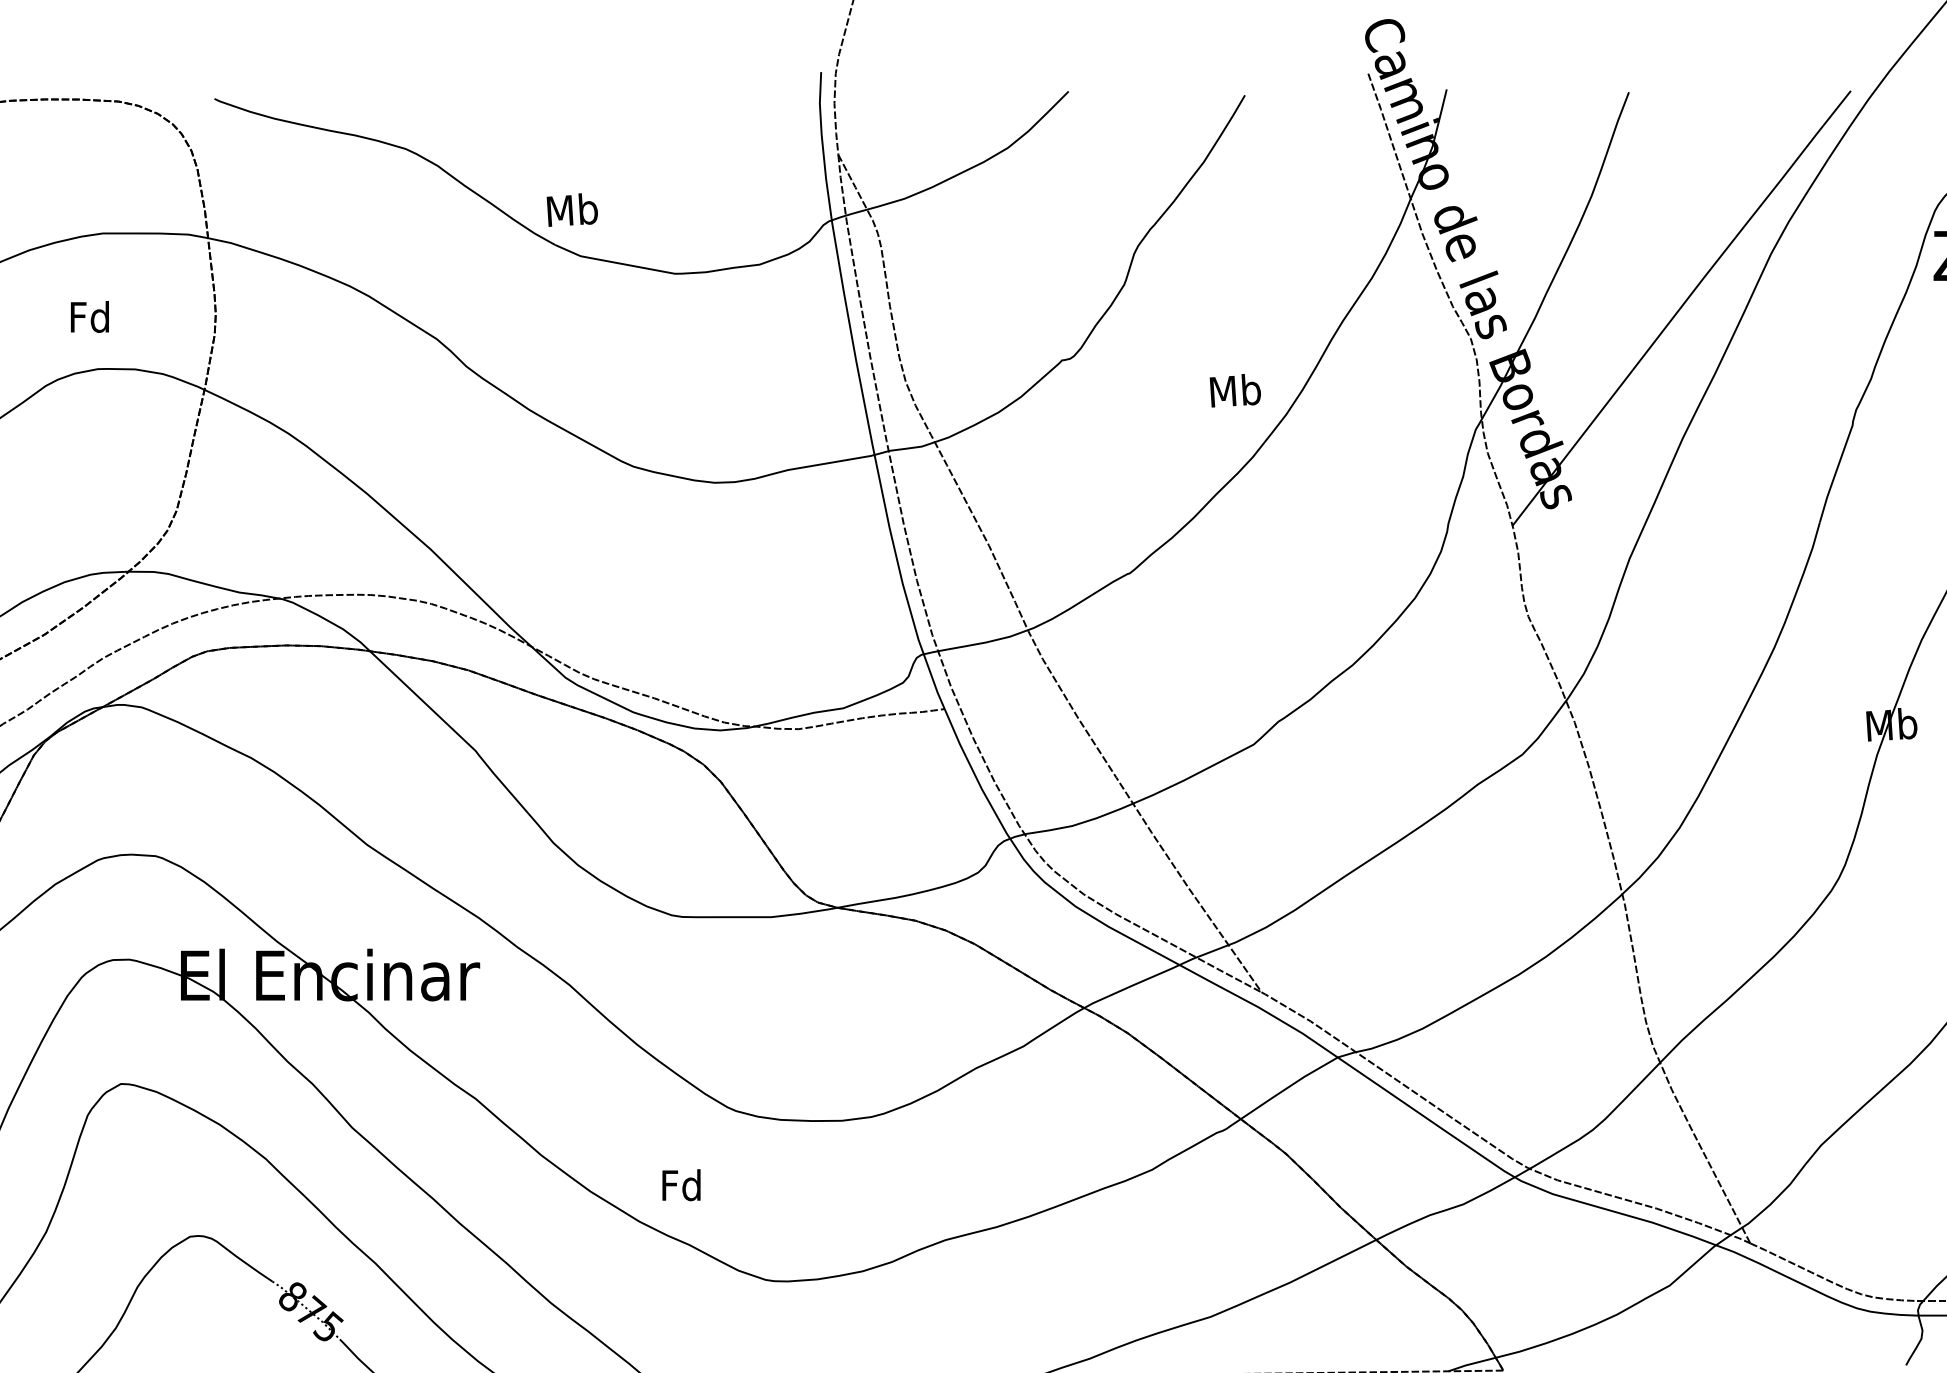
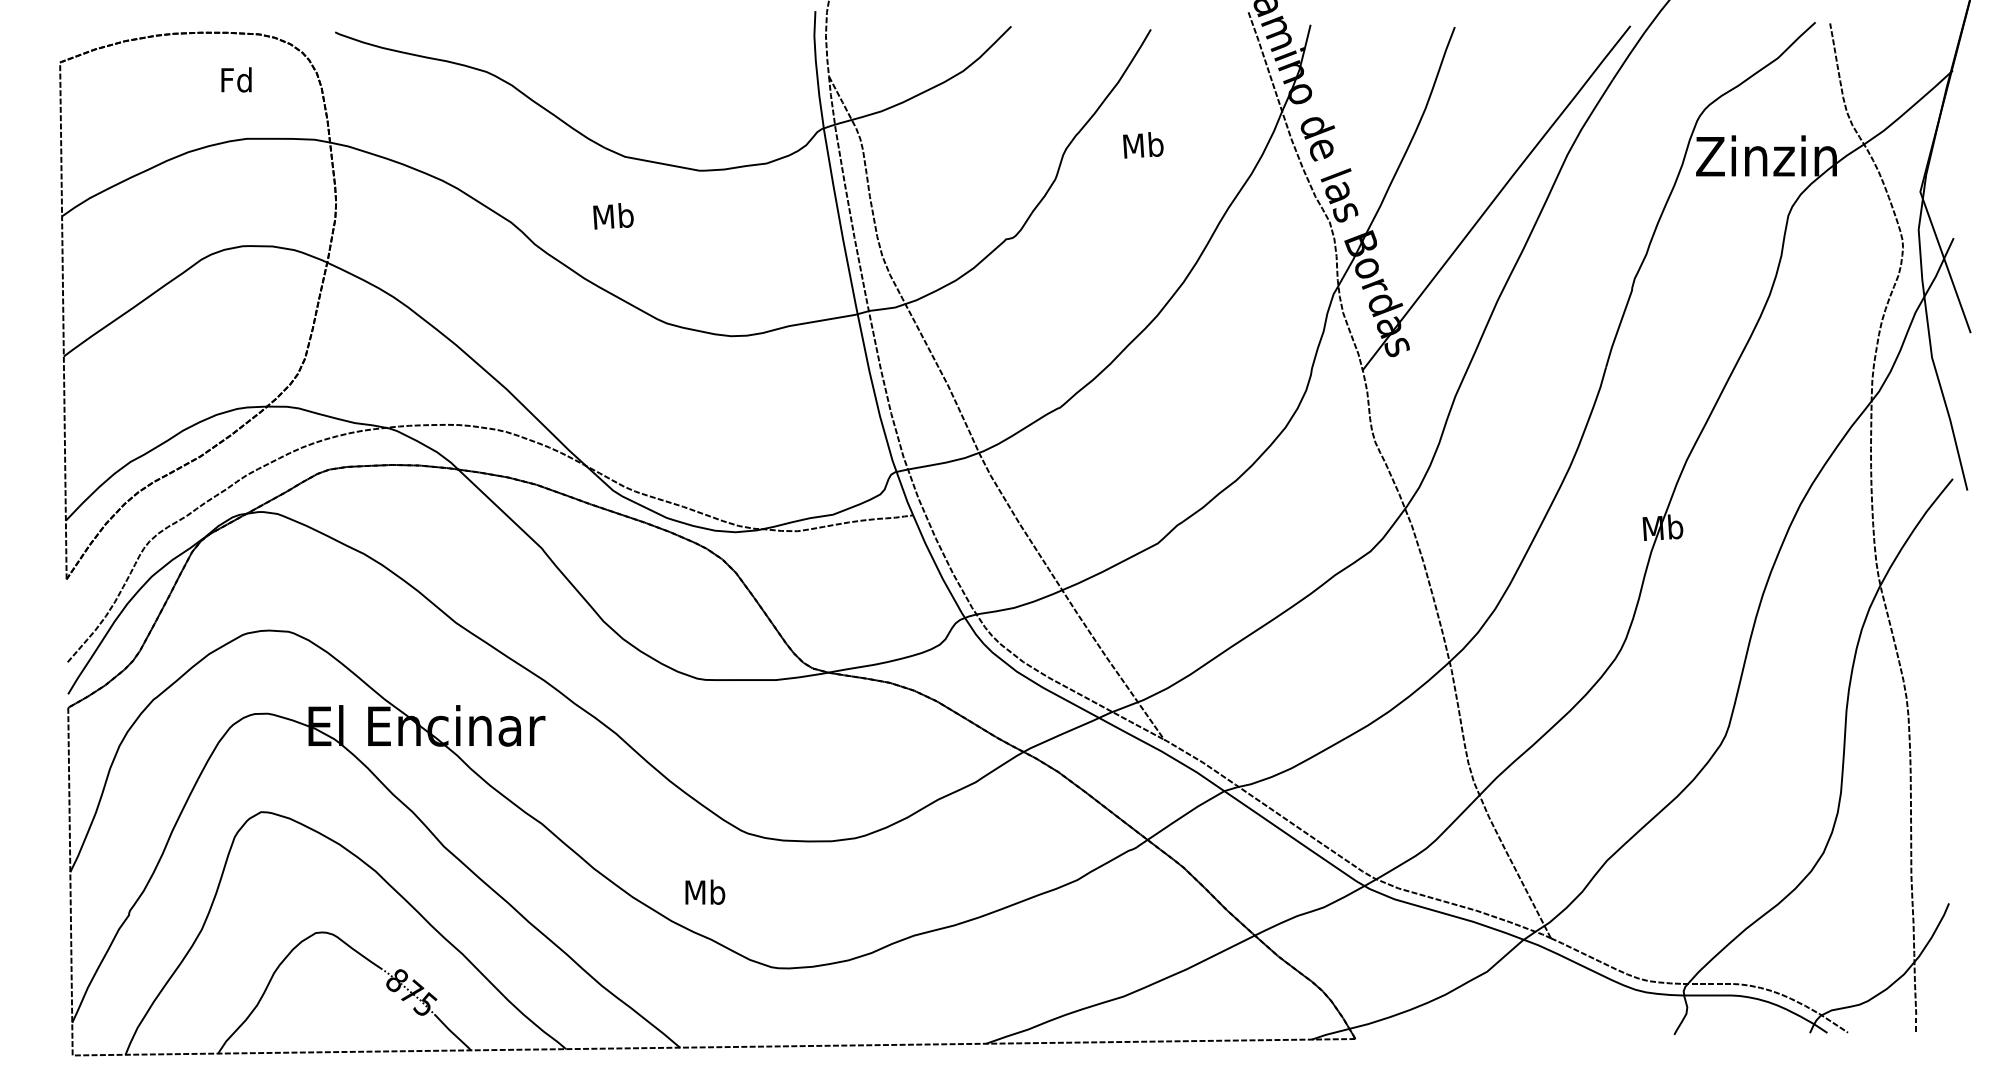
text: (572, 210) -> (613, 216), moved
text: (89, 316) -> (236, 79), moved
text: (1235, 390) -> (1143, 145), moved
text: (682, 1184) -> (705, 891), Fd -> Mb

